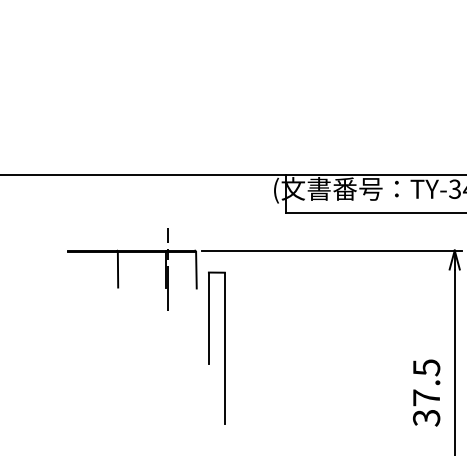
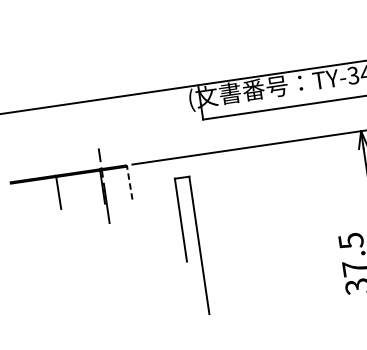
line: (196, 269) -> (129, 182), solid -> dashed
part: (209, 347) -> (185, 246), moved

